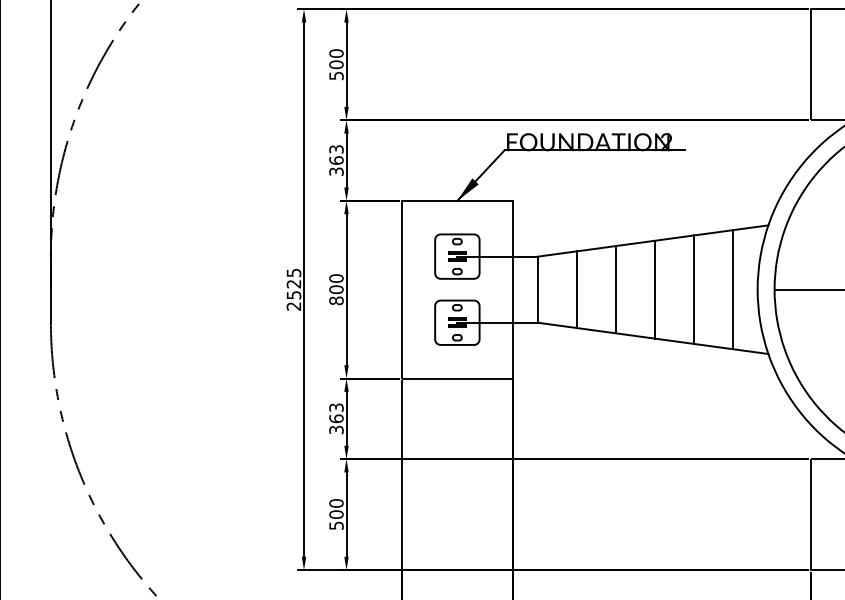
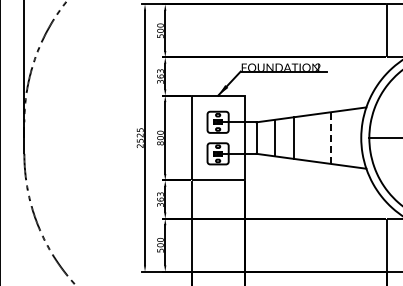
line: (655, 288) -> (312, 137), removed
line: (732, 288) -> (349, 137), removed
line: (693, 290) -> (330, 138), solid -> dashed

